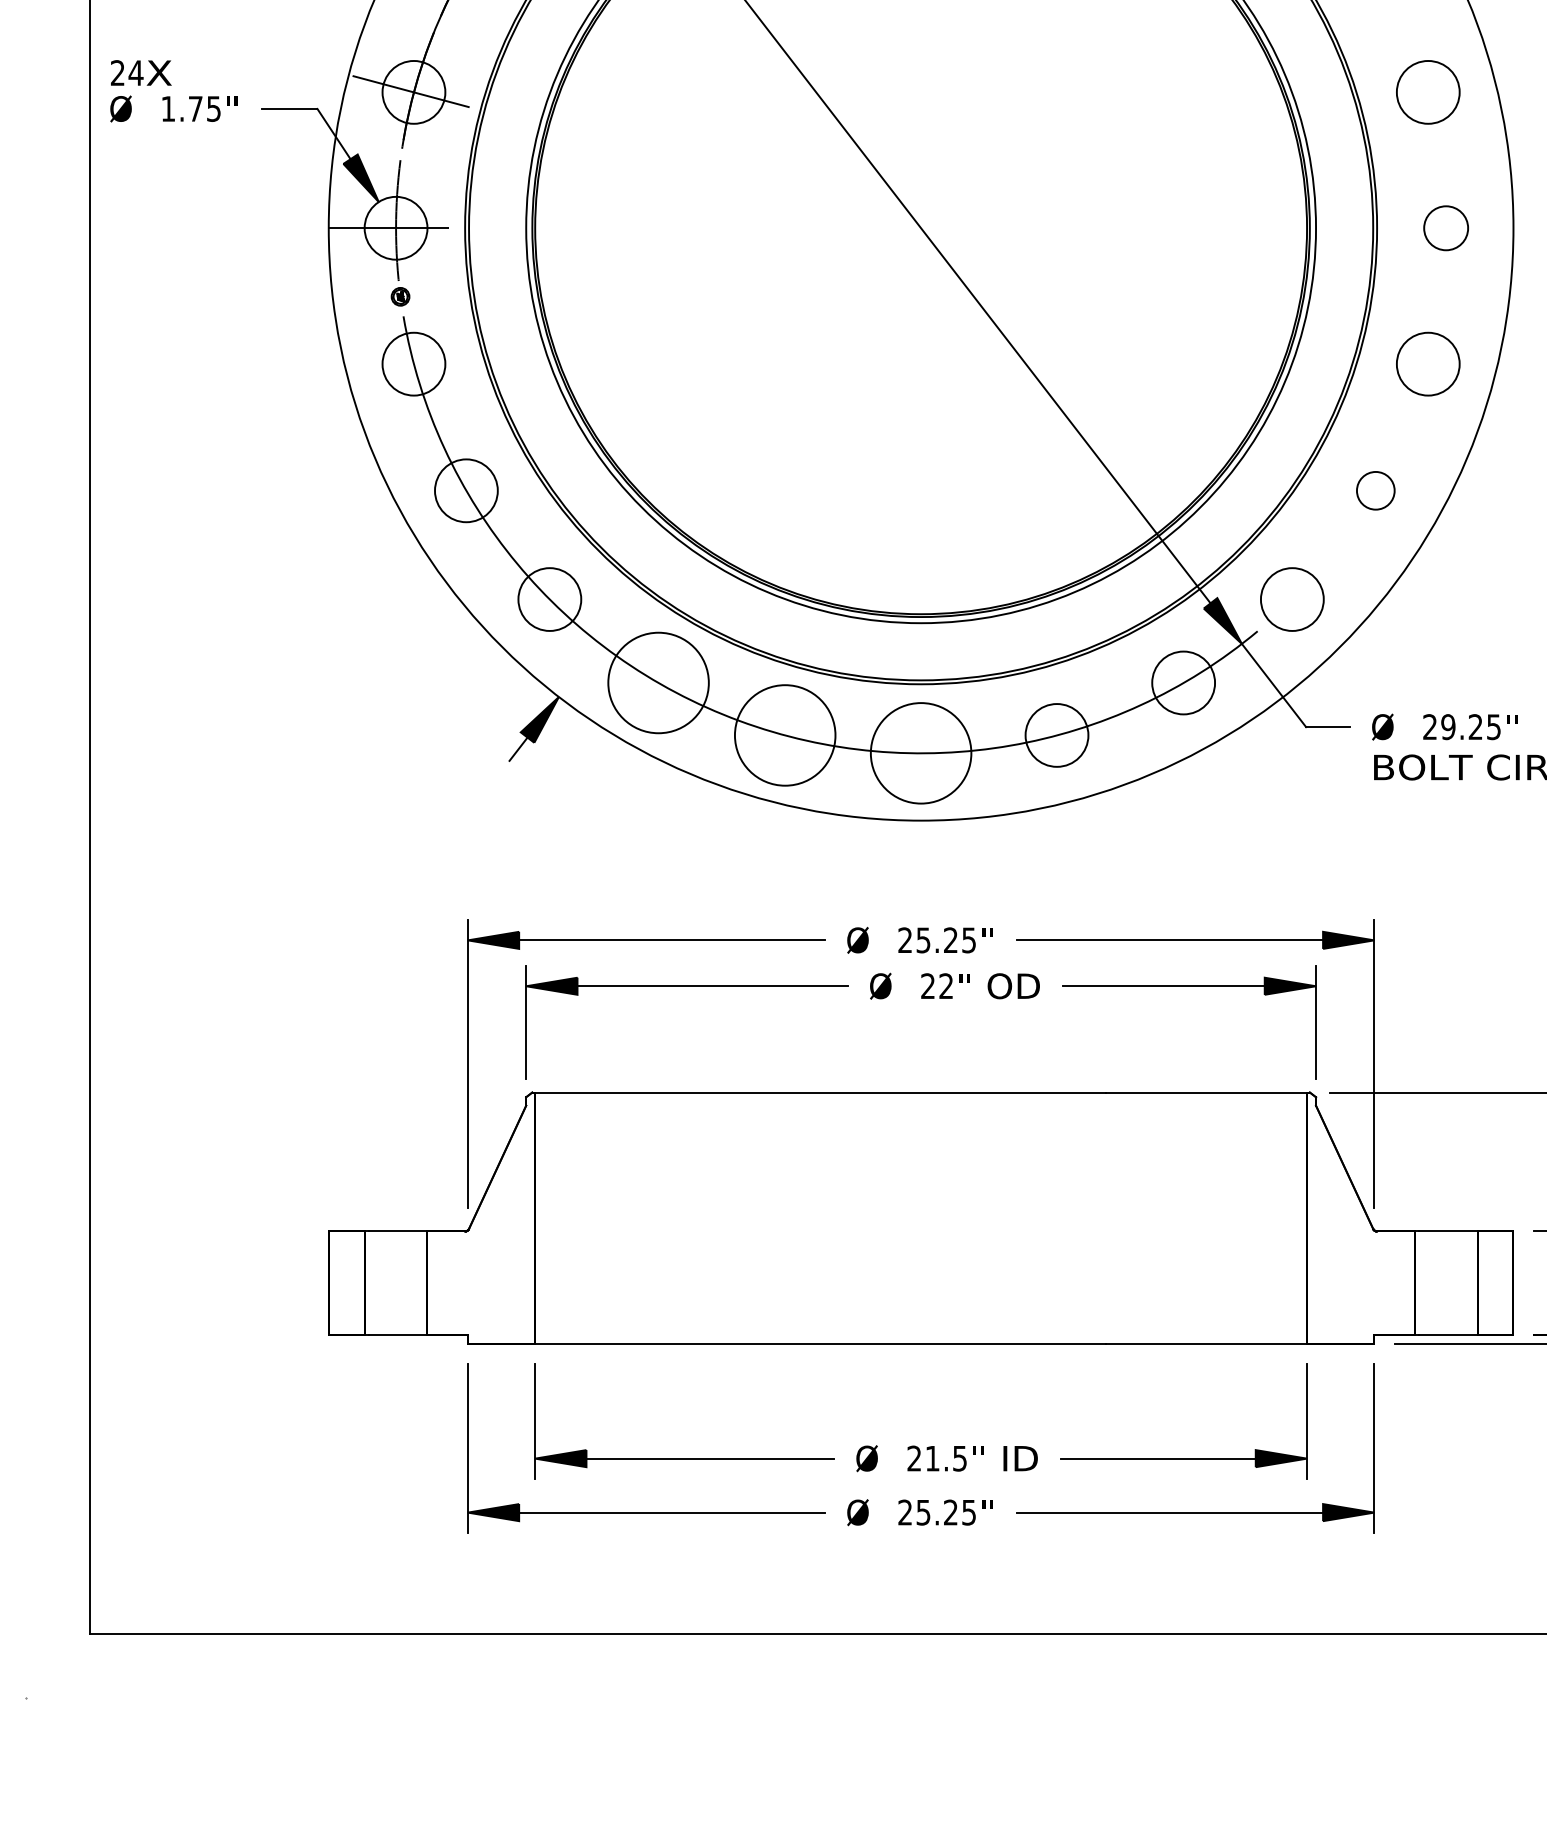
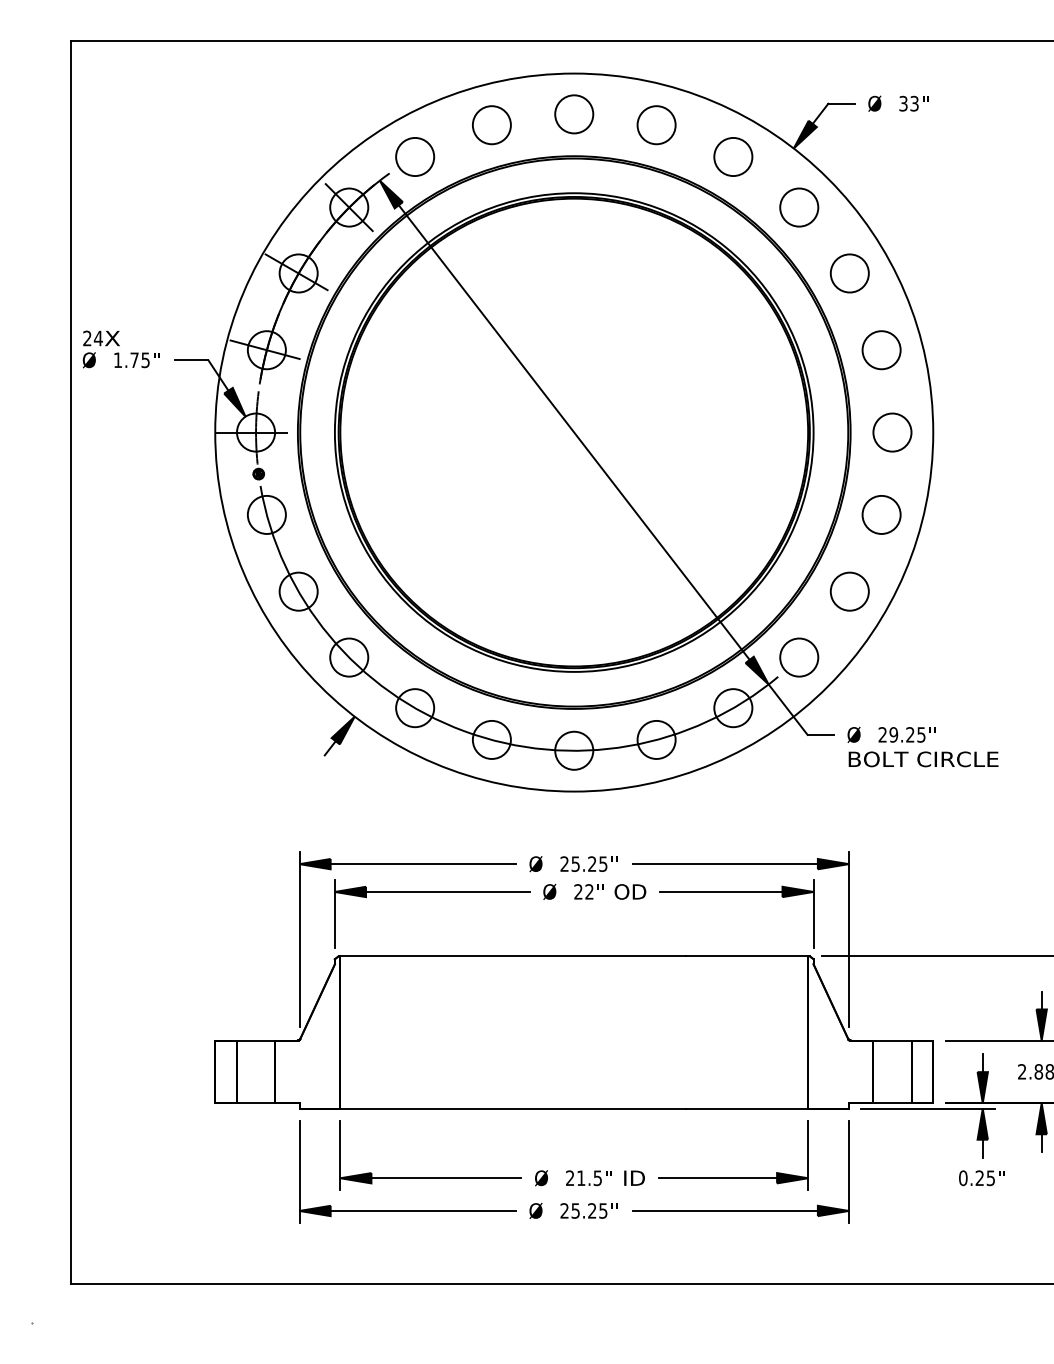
circle: (1446, 228) -> (892, 432), size x1.43
circle: (1375, 490) -> (849, 591), size x1.67
circle: (659, 683) -> (415, 708), size x0.62
circle: (784, 734) -> (491, 739), size x0.62
circle: (921, 752) -> (574, 750), size x0.62

